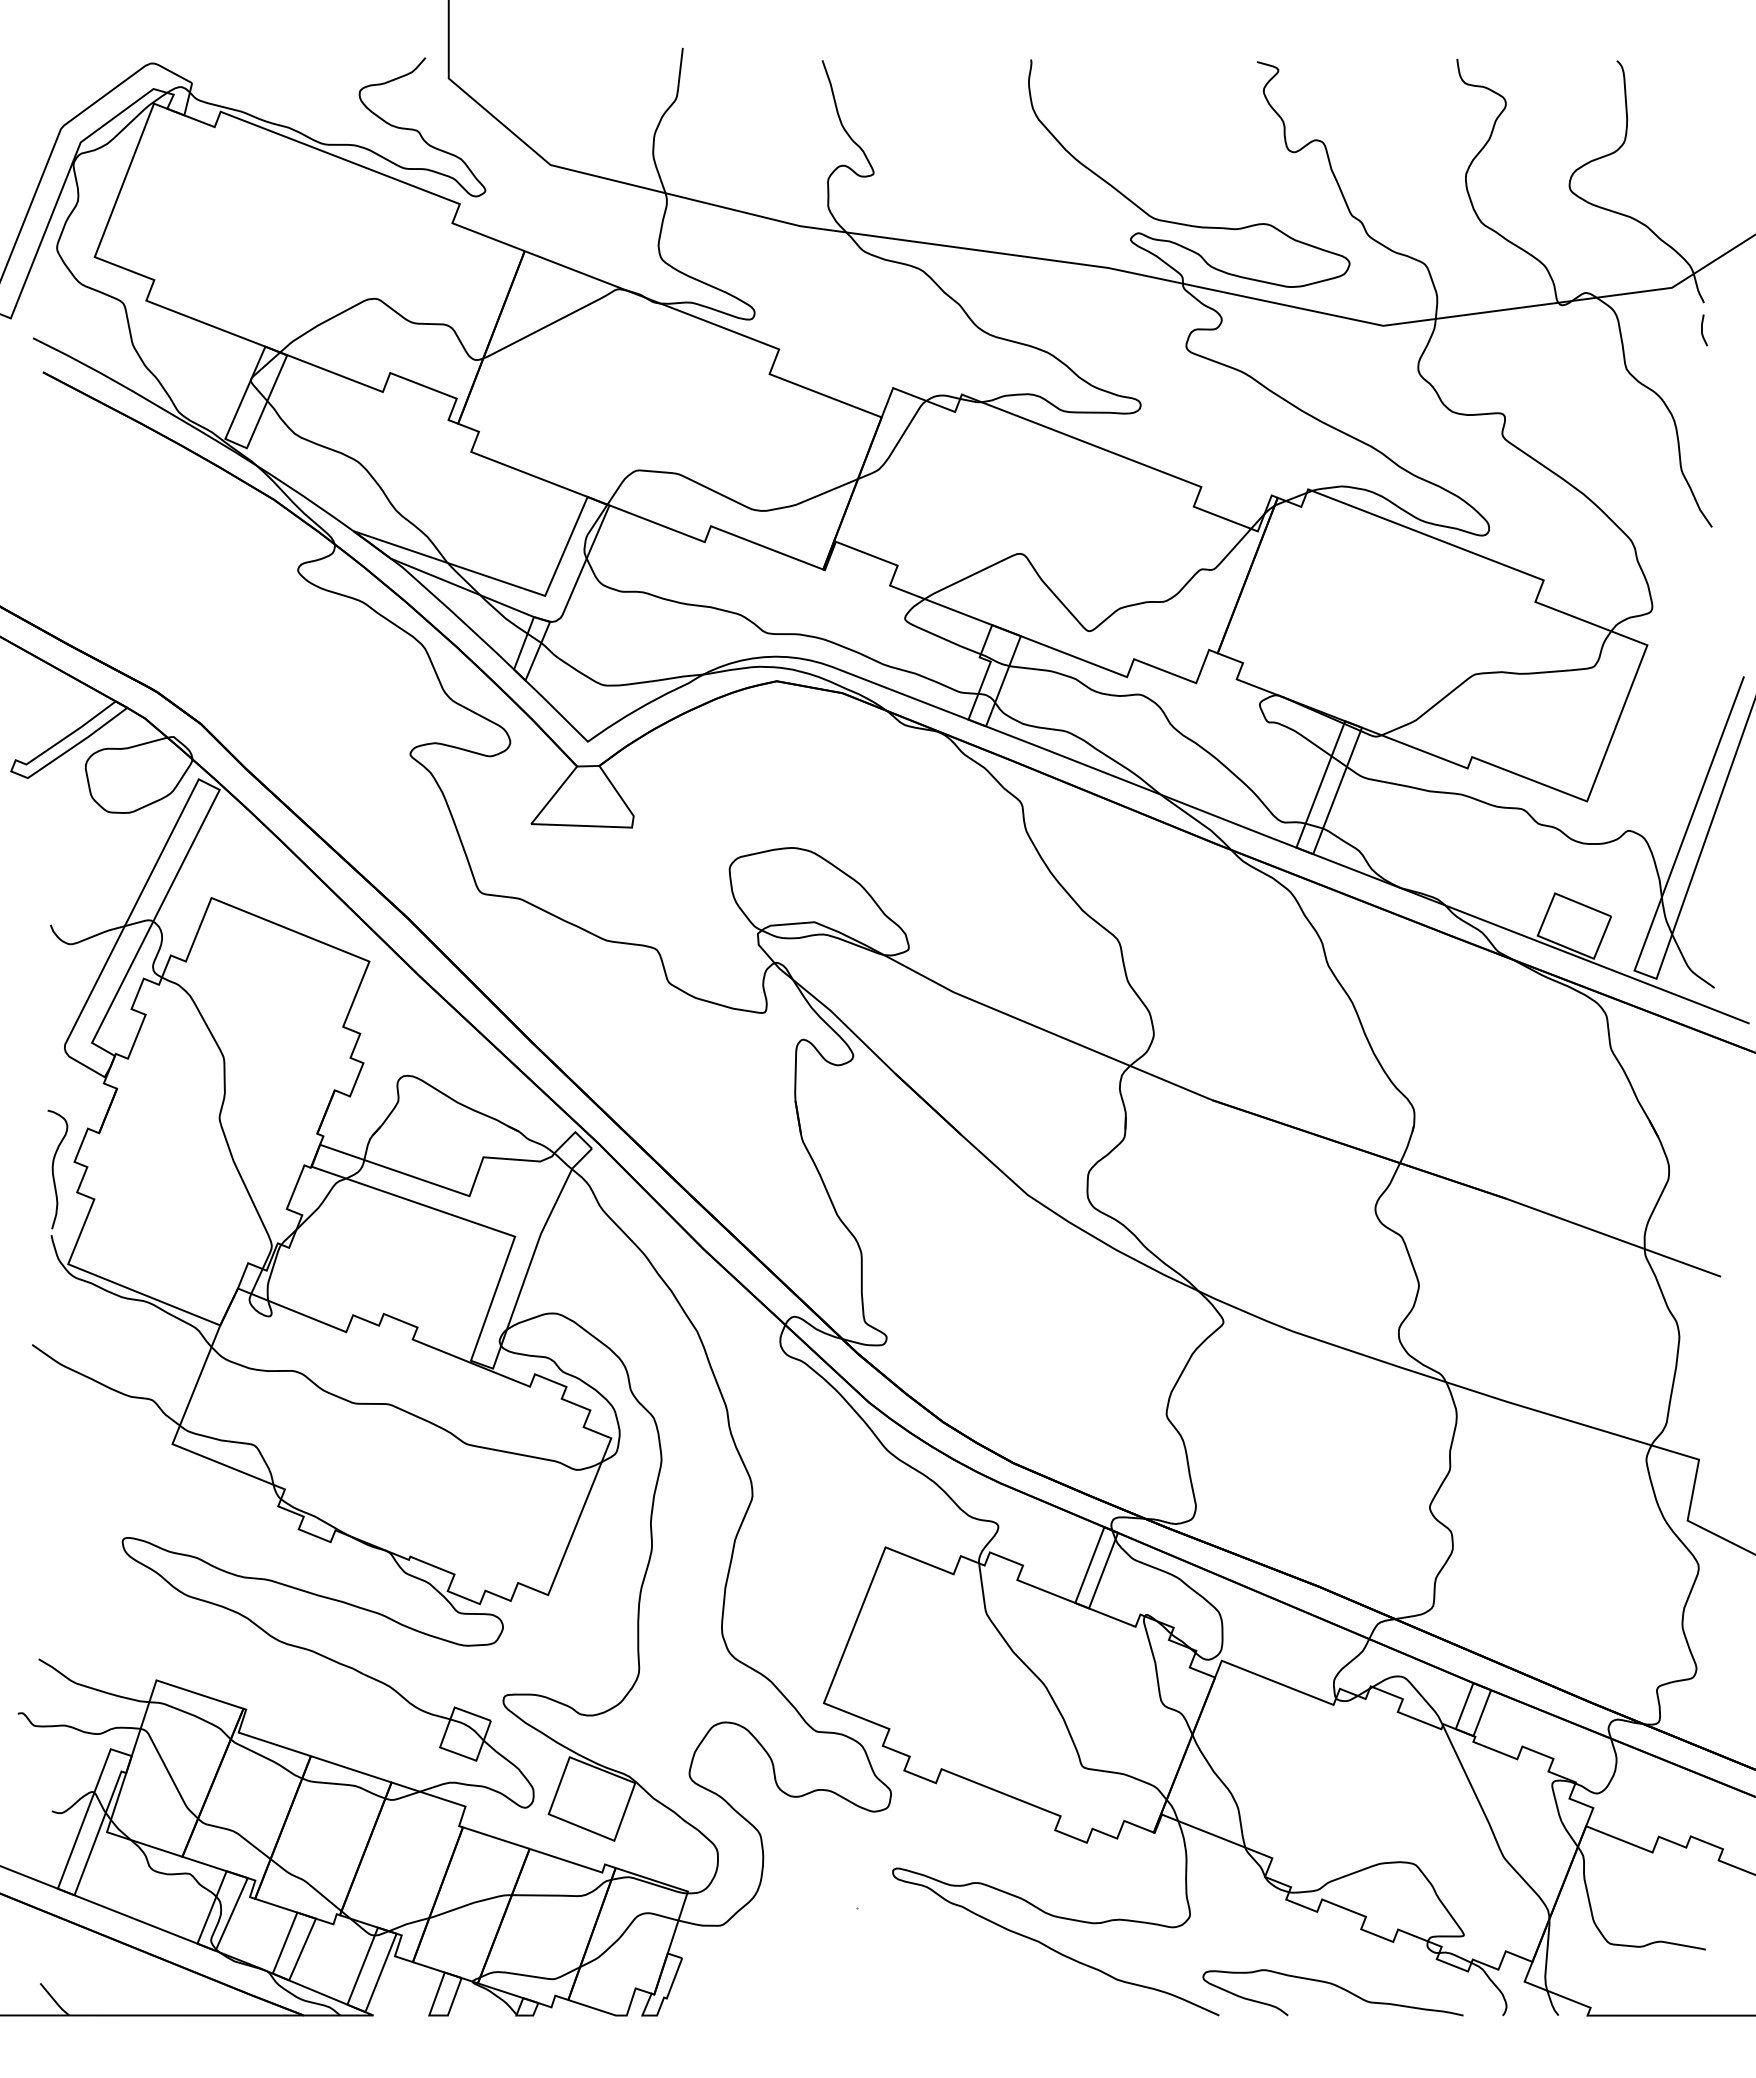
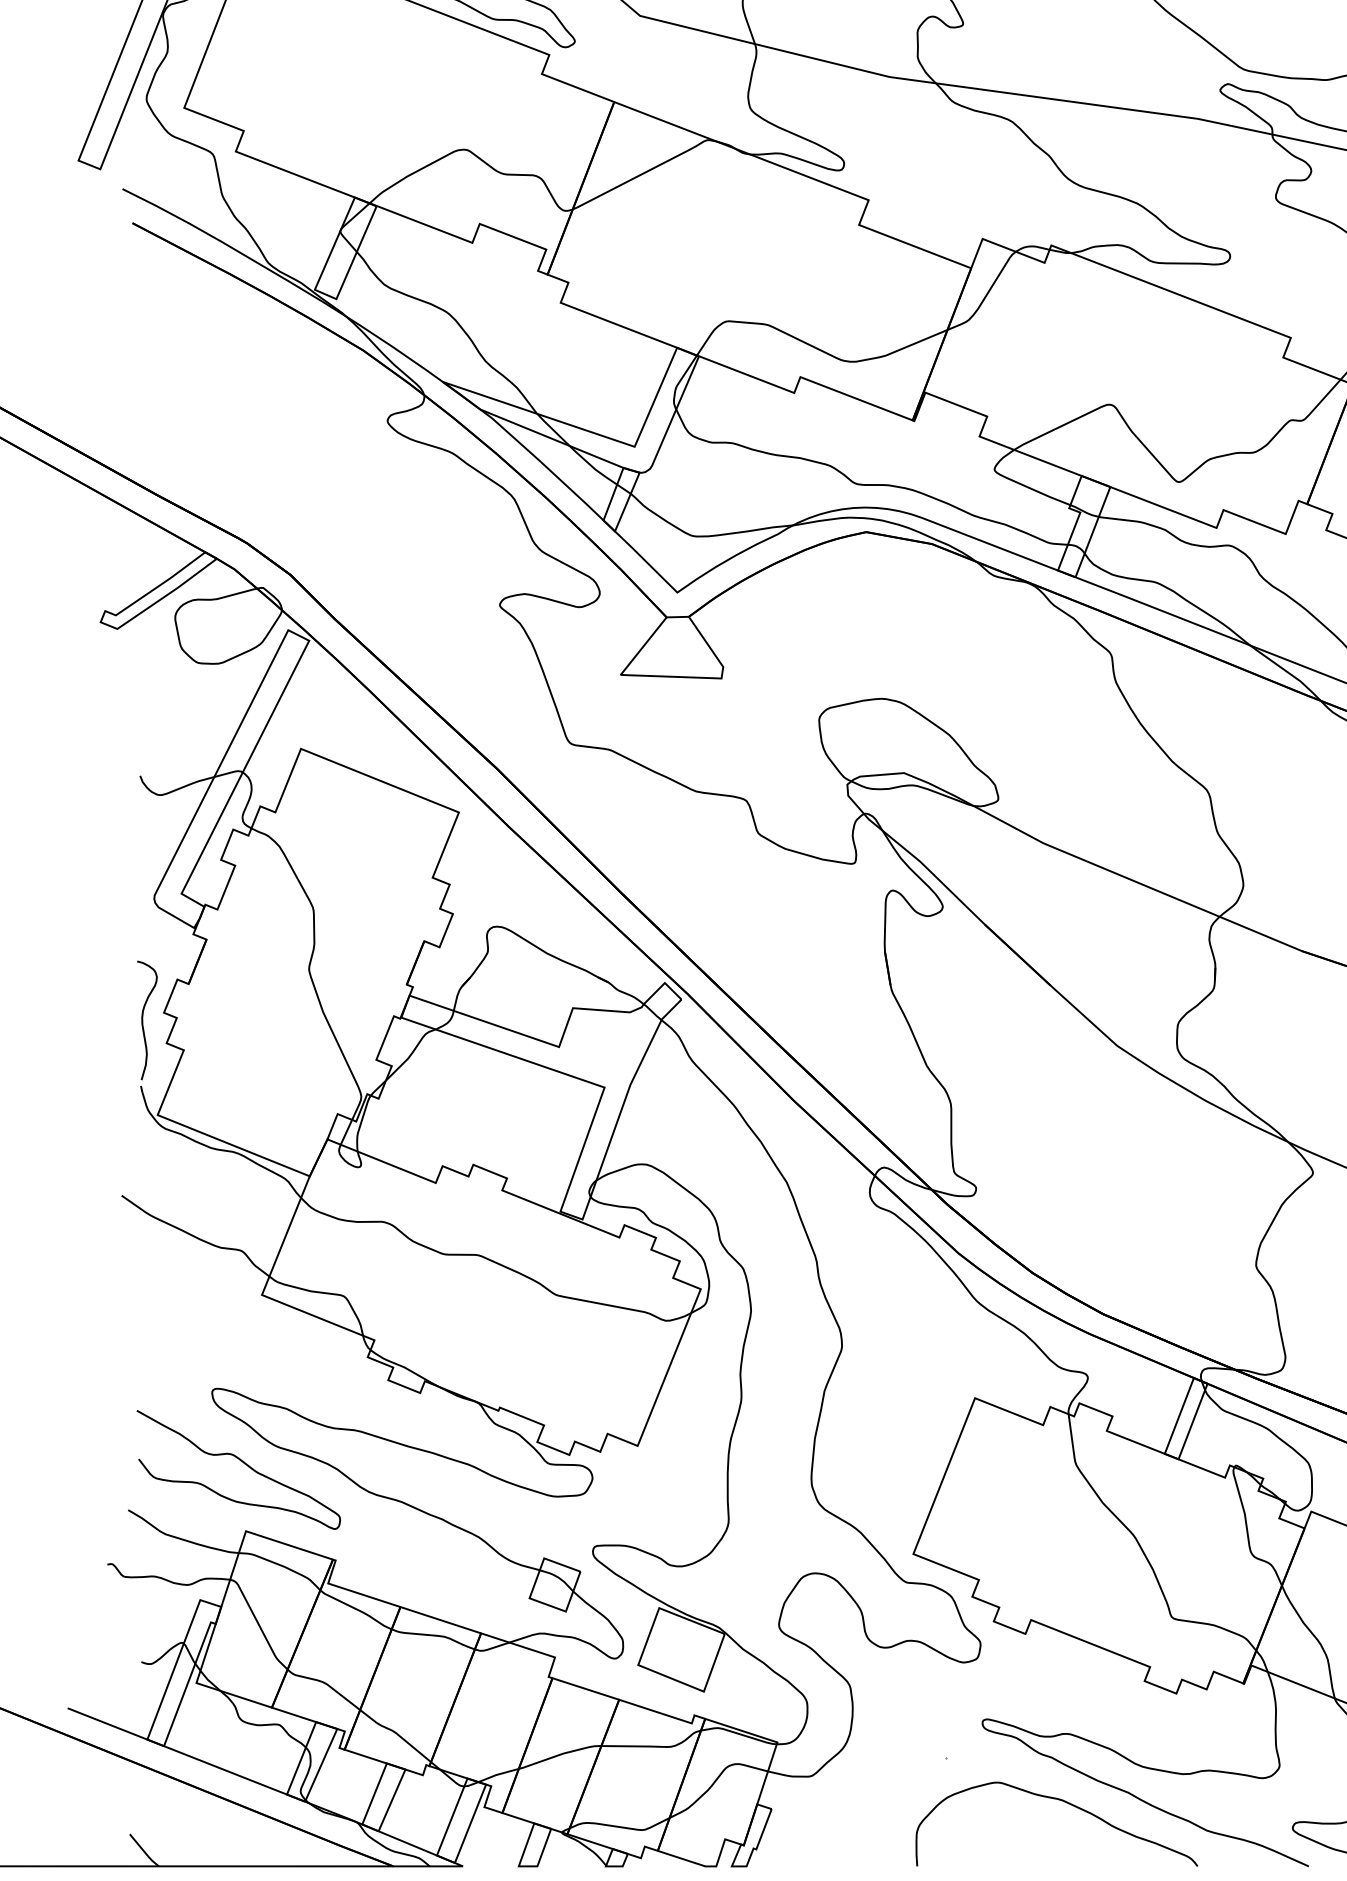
curve: (153, 1612) -> (243, 1463), added
part: (976, 1952) -> (1066, 1803), added

